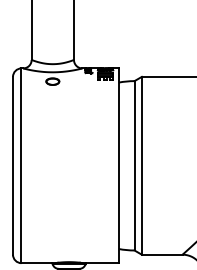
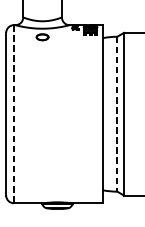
line: (134, 165) -> (117, 113), solid -> dashed
line: (21, 166) -> (13, 114), solid -> dashed

